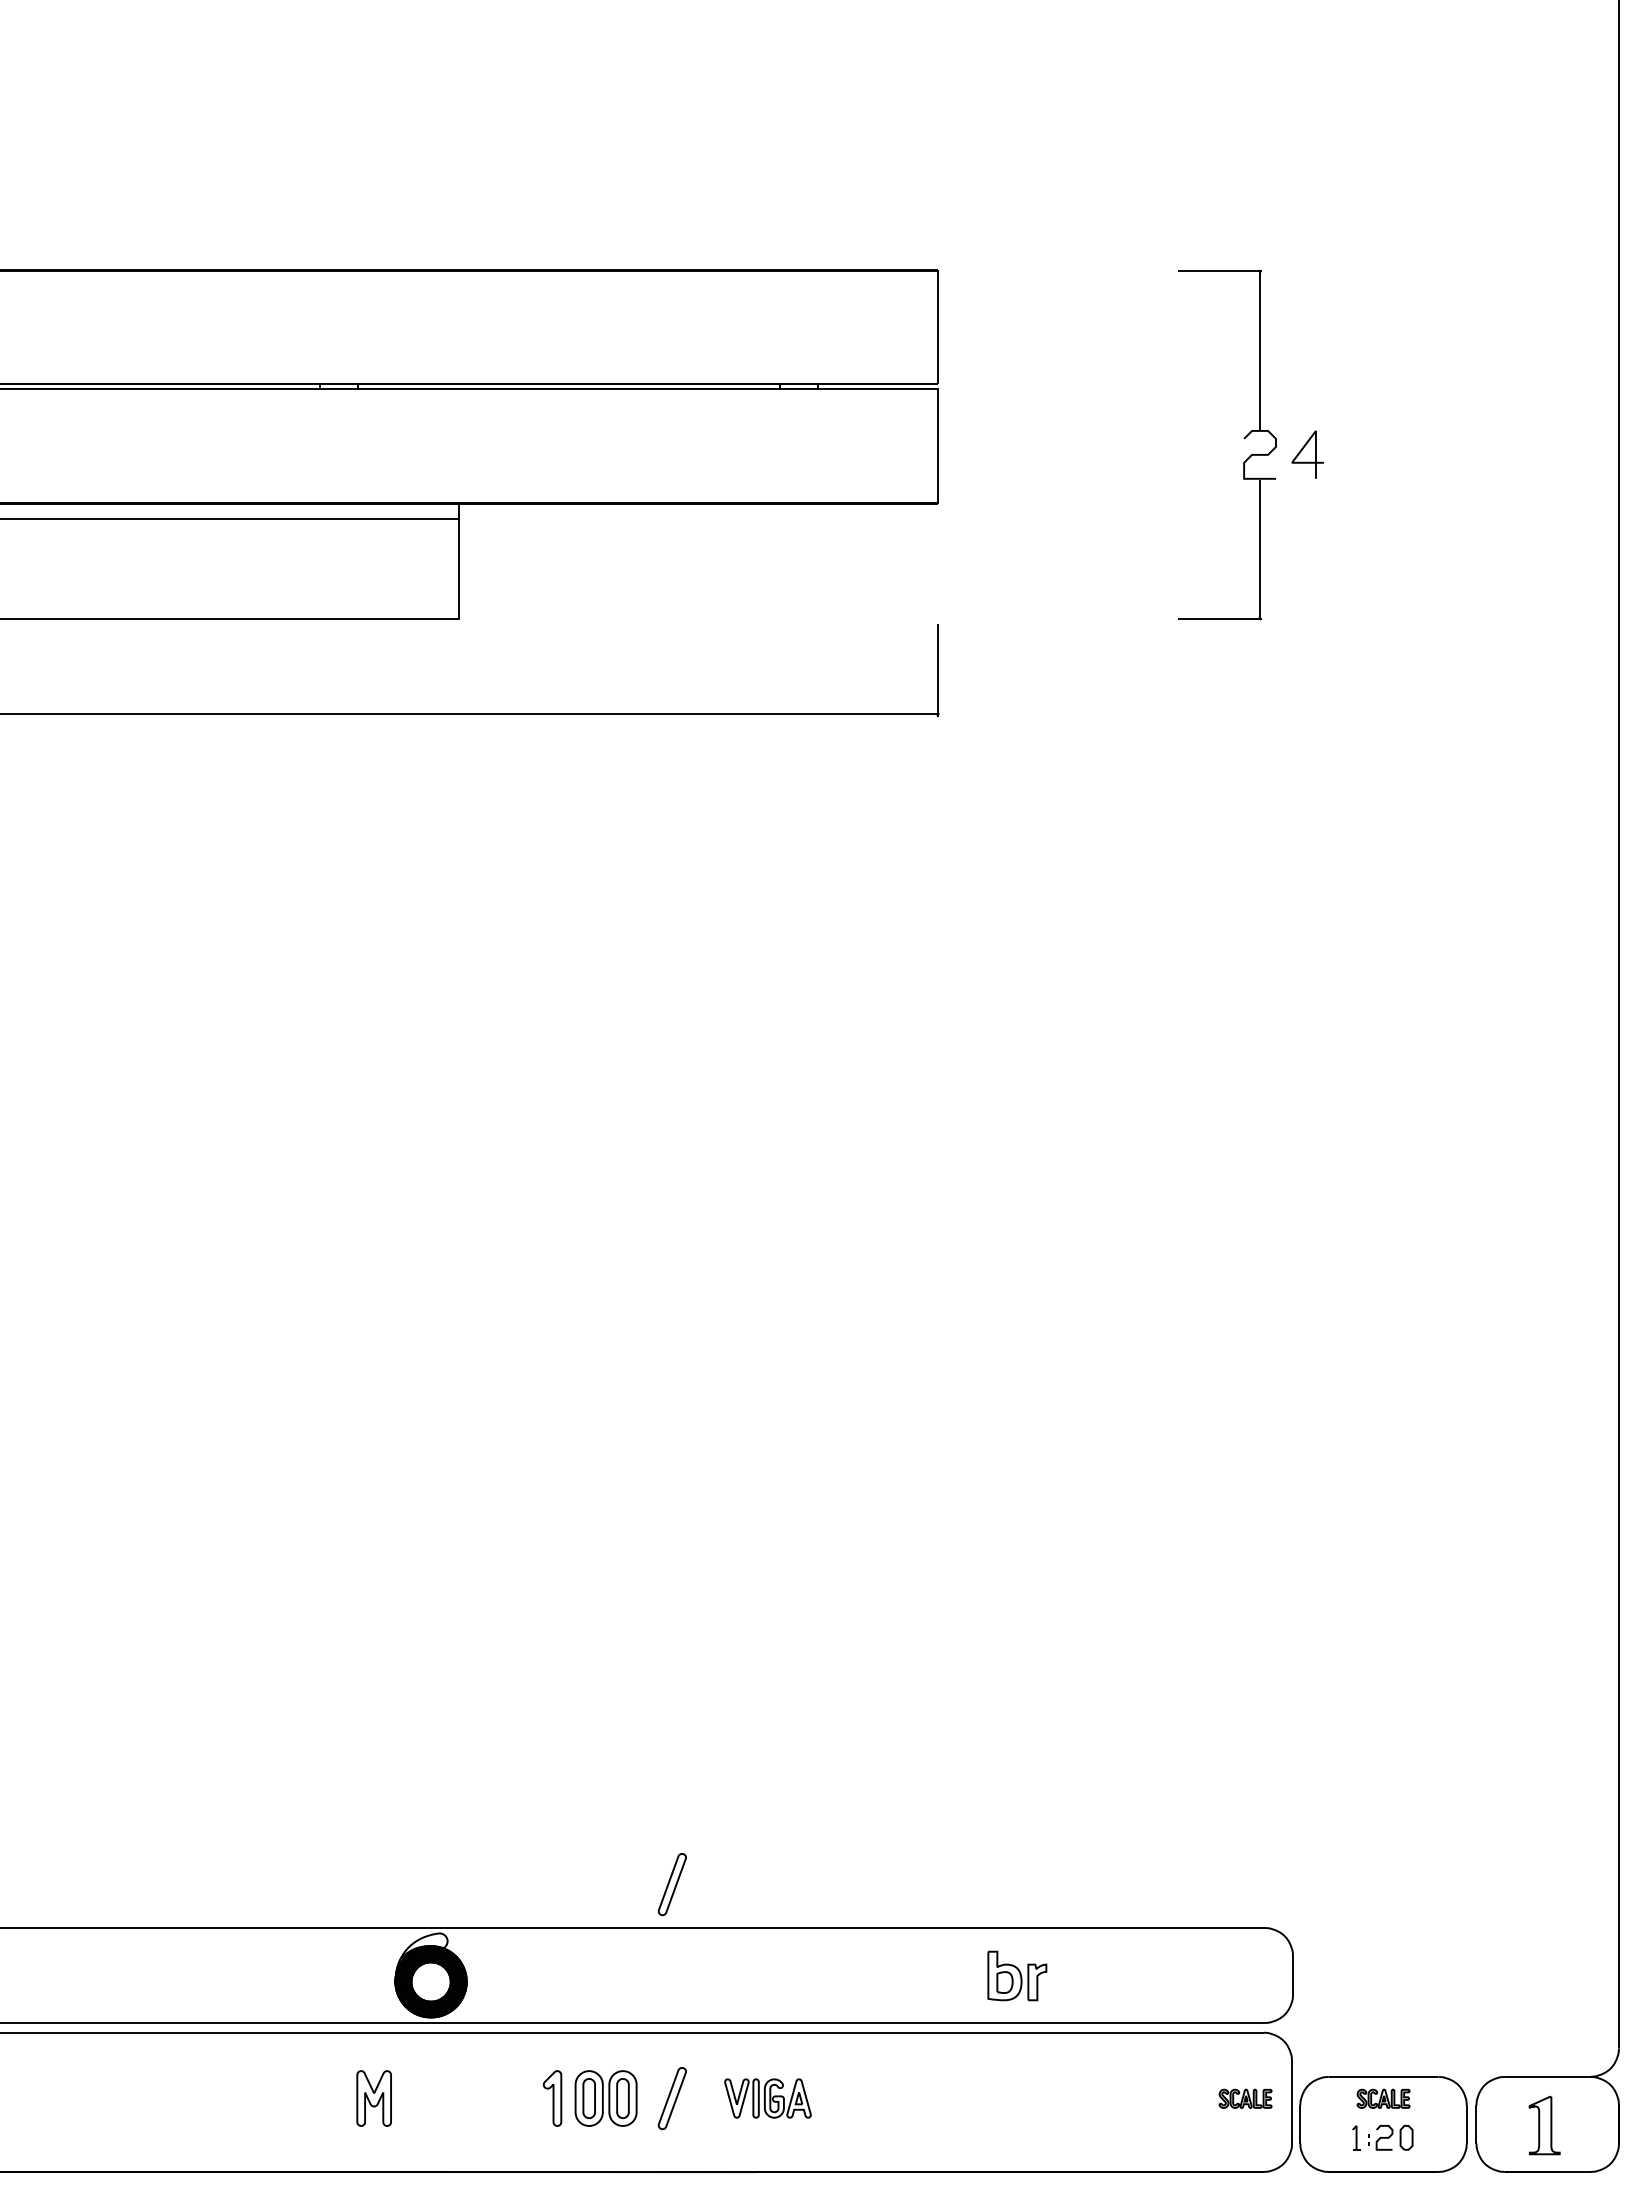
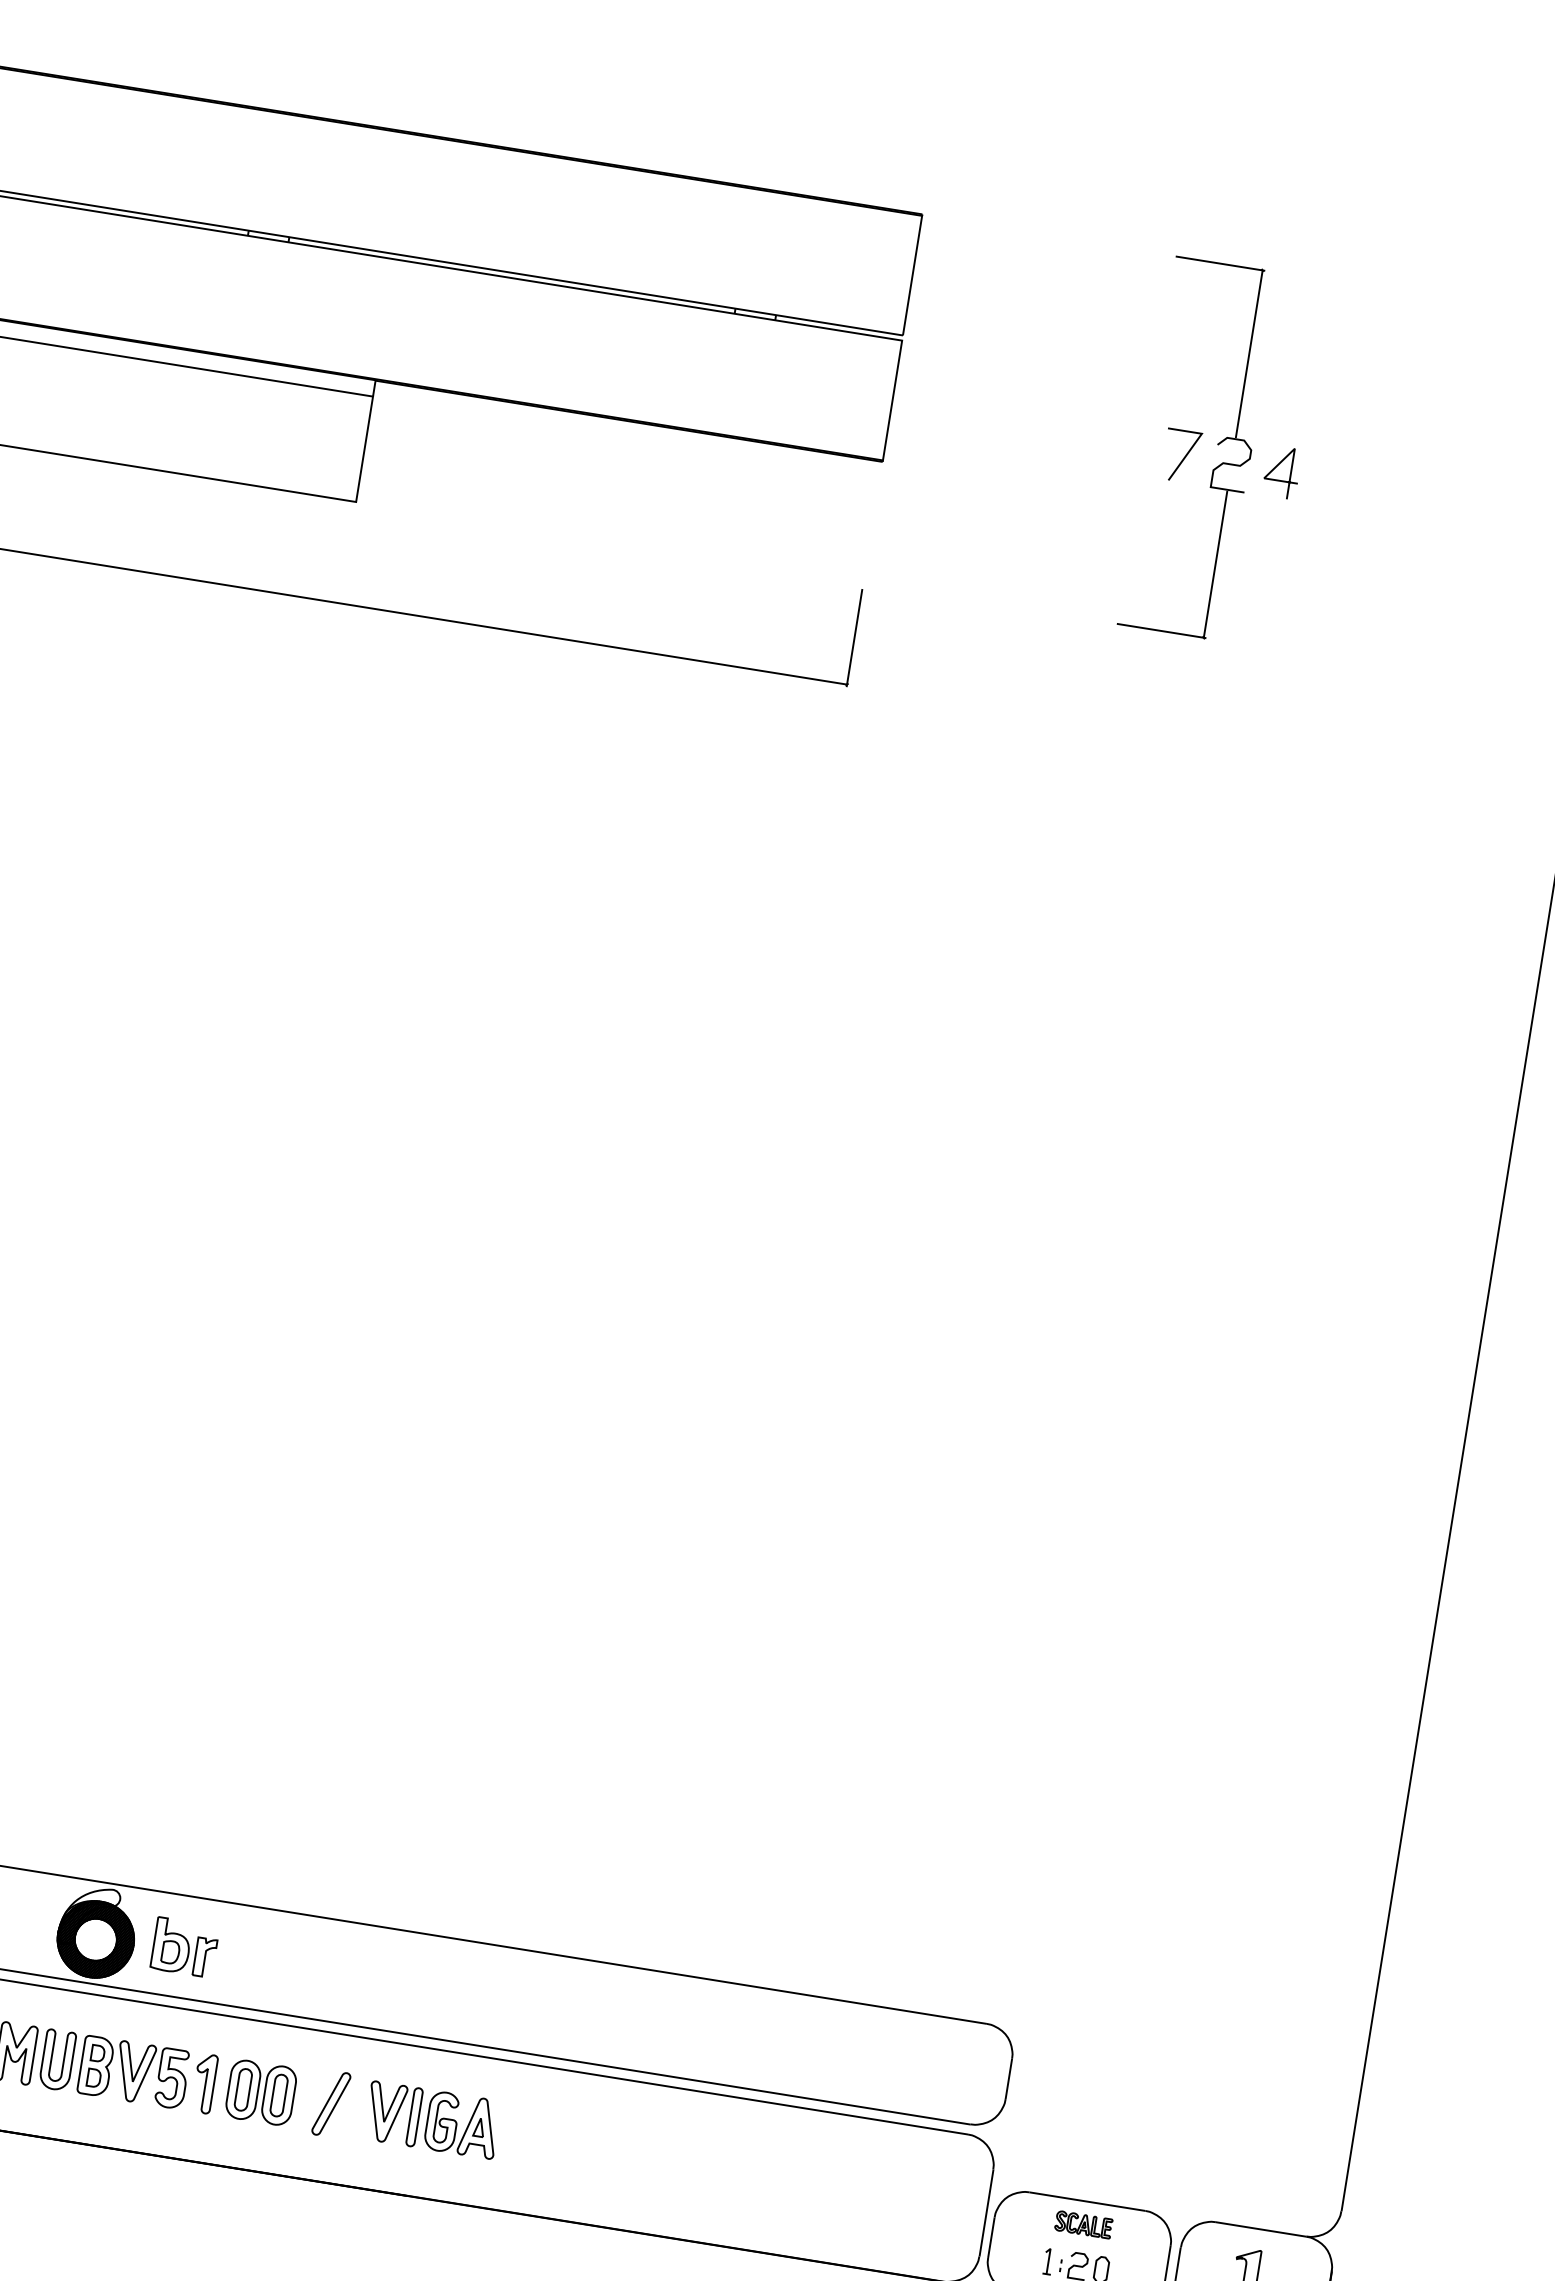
curve: (1214, 455) -> (1183, 457), added
part: (671, 1884) -> (366, 1877), removed
part: (1017, 1975) -> (185, 1947), moved
part: (467, 2098) -> (114, 2069), added
part: (767, 2098) -> (432, 2120), size x1.43
part: (1245, 2098) -> (937, 2201), removed

